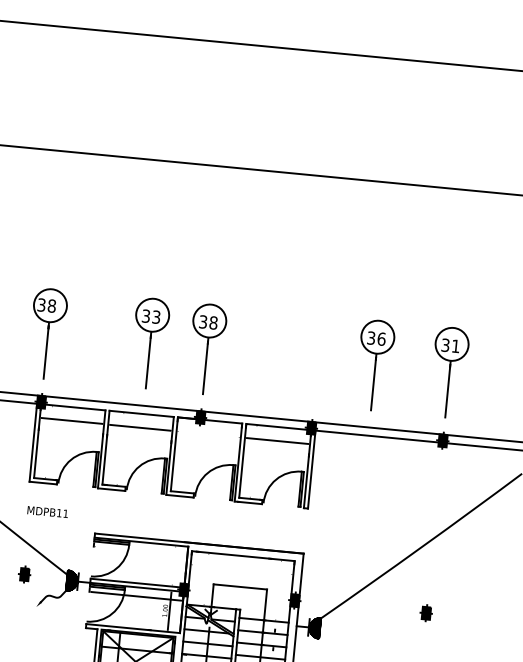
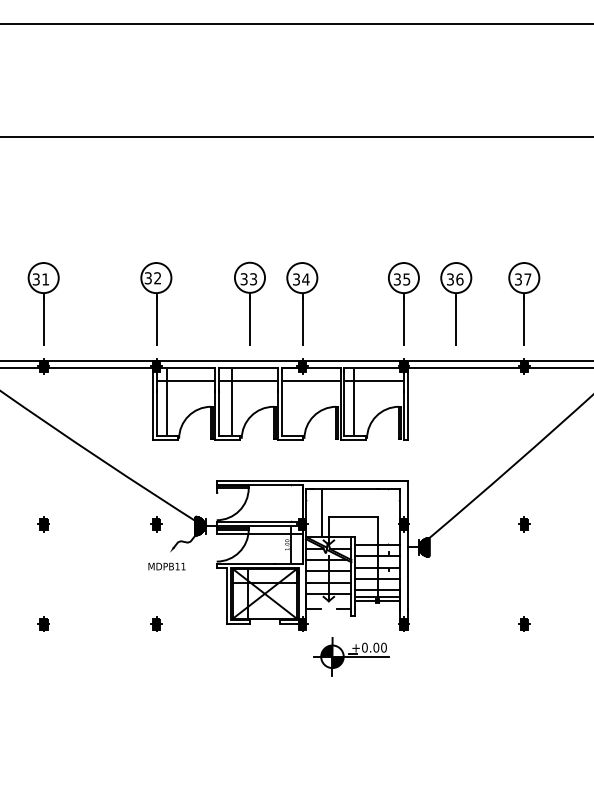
text: (51, 306) -> (157, 278), 38 -> 32
text: (213, 322) -> (305, 279), 38 -> 34
text: (455, 346) -> (527, 279), 31 -> 37
part: (317, 359) -> (403, 303), added
line: (207, 434) -> (310, 381), added
line: (49, 442) -> (167, 402), added
line: (120, 449) -> (232, 402), added
line: (253, 462) -> (354, 402), added
text: (47, 511) -> (166, 566), moved
line: (206, 578) -> (321, 512), added

